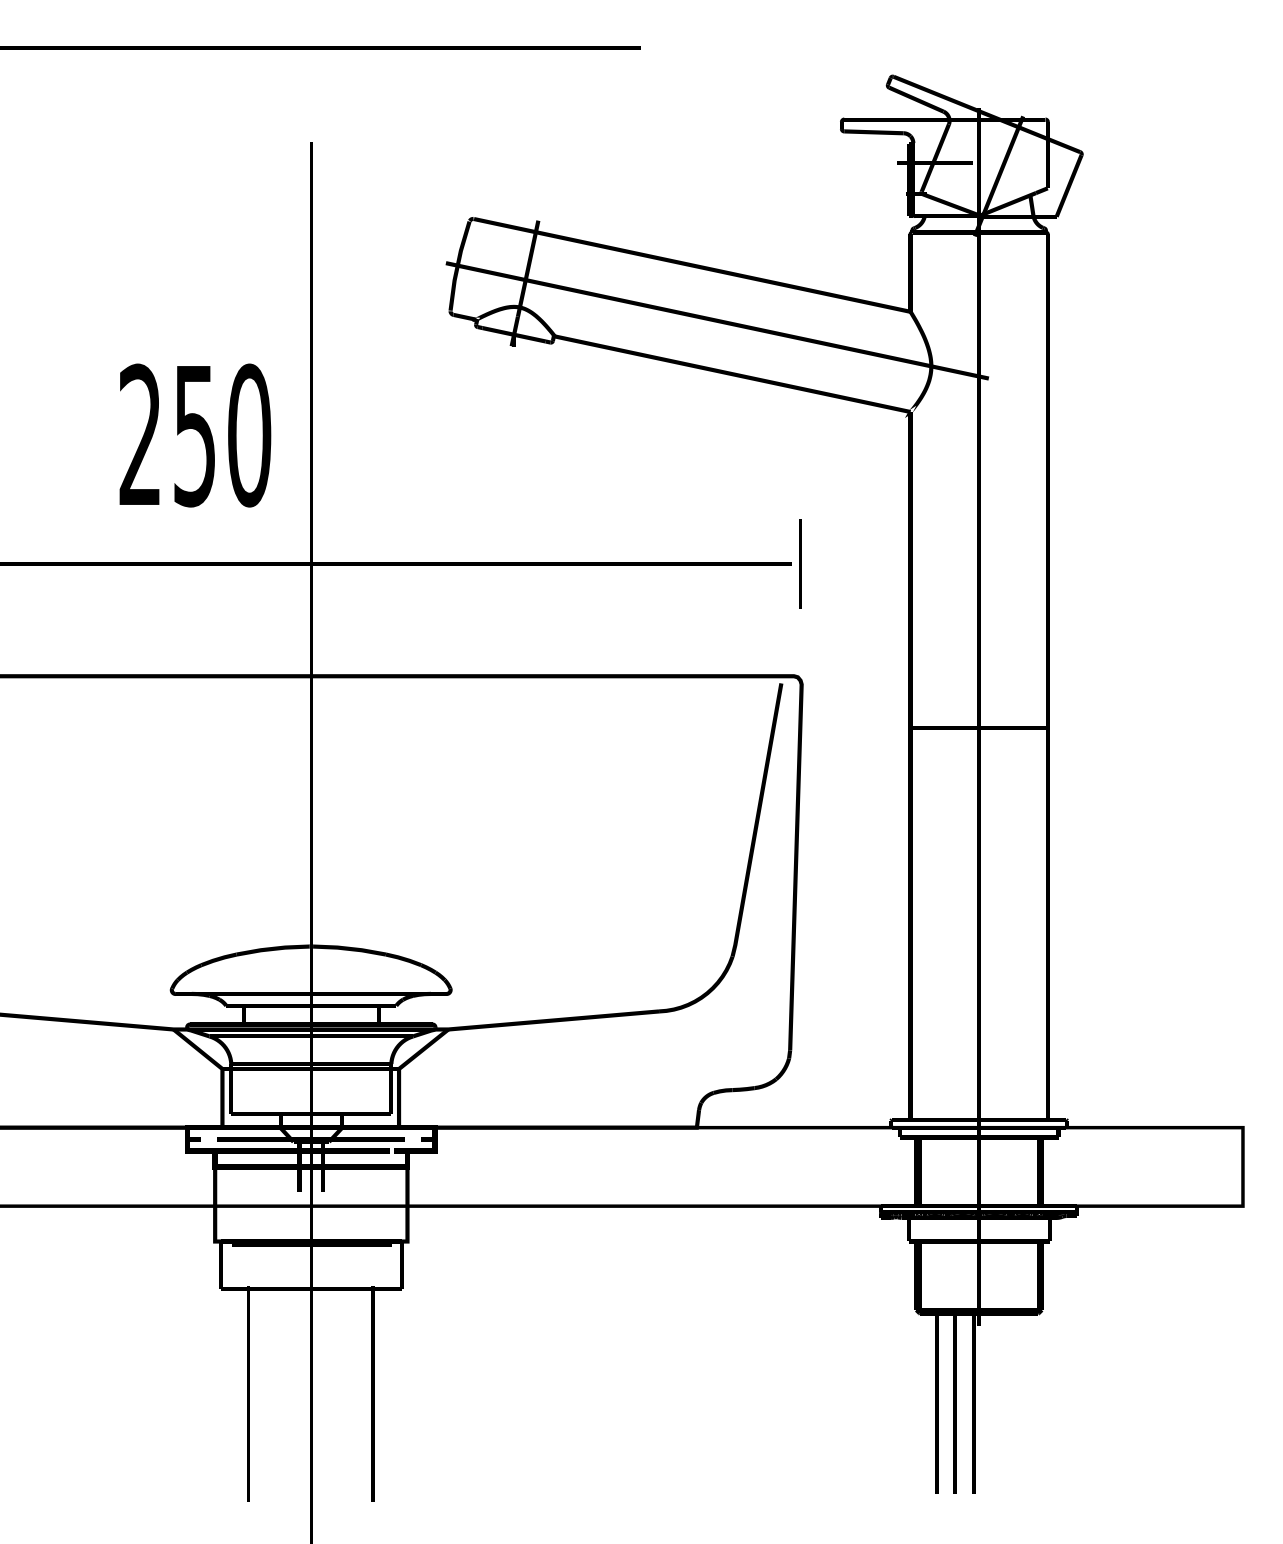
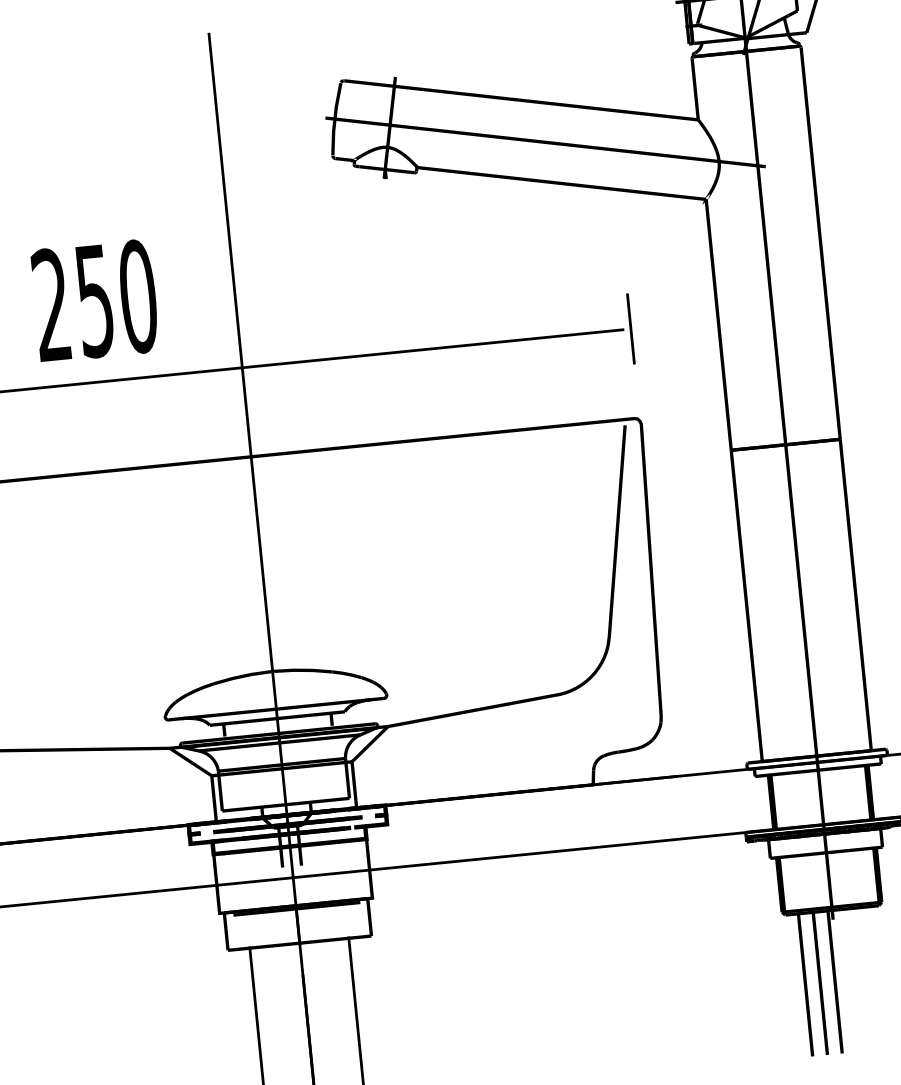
text: (195, 435) -> (95, 300), moved

